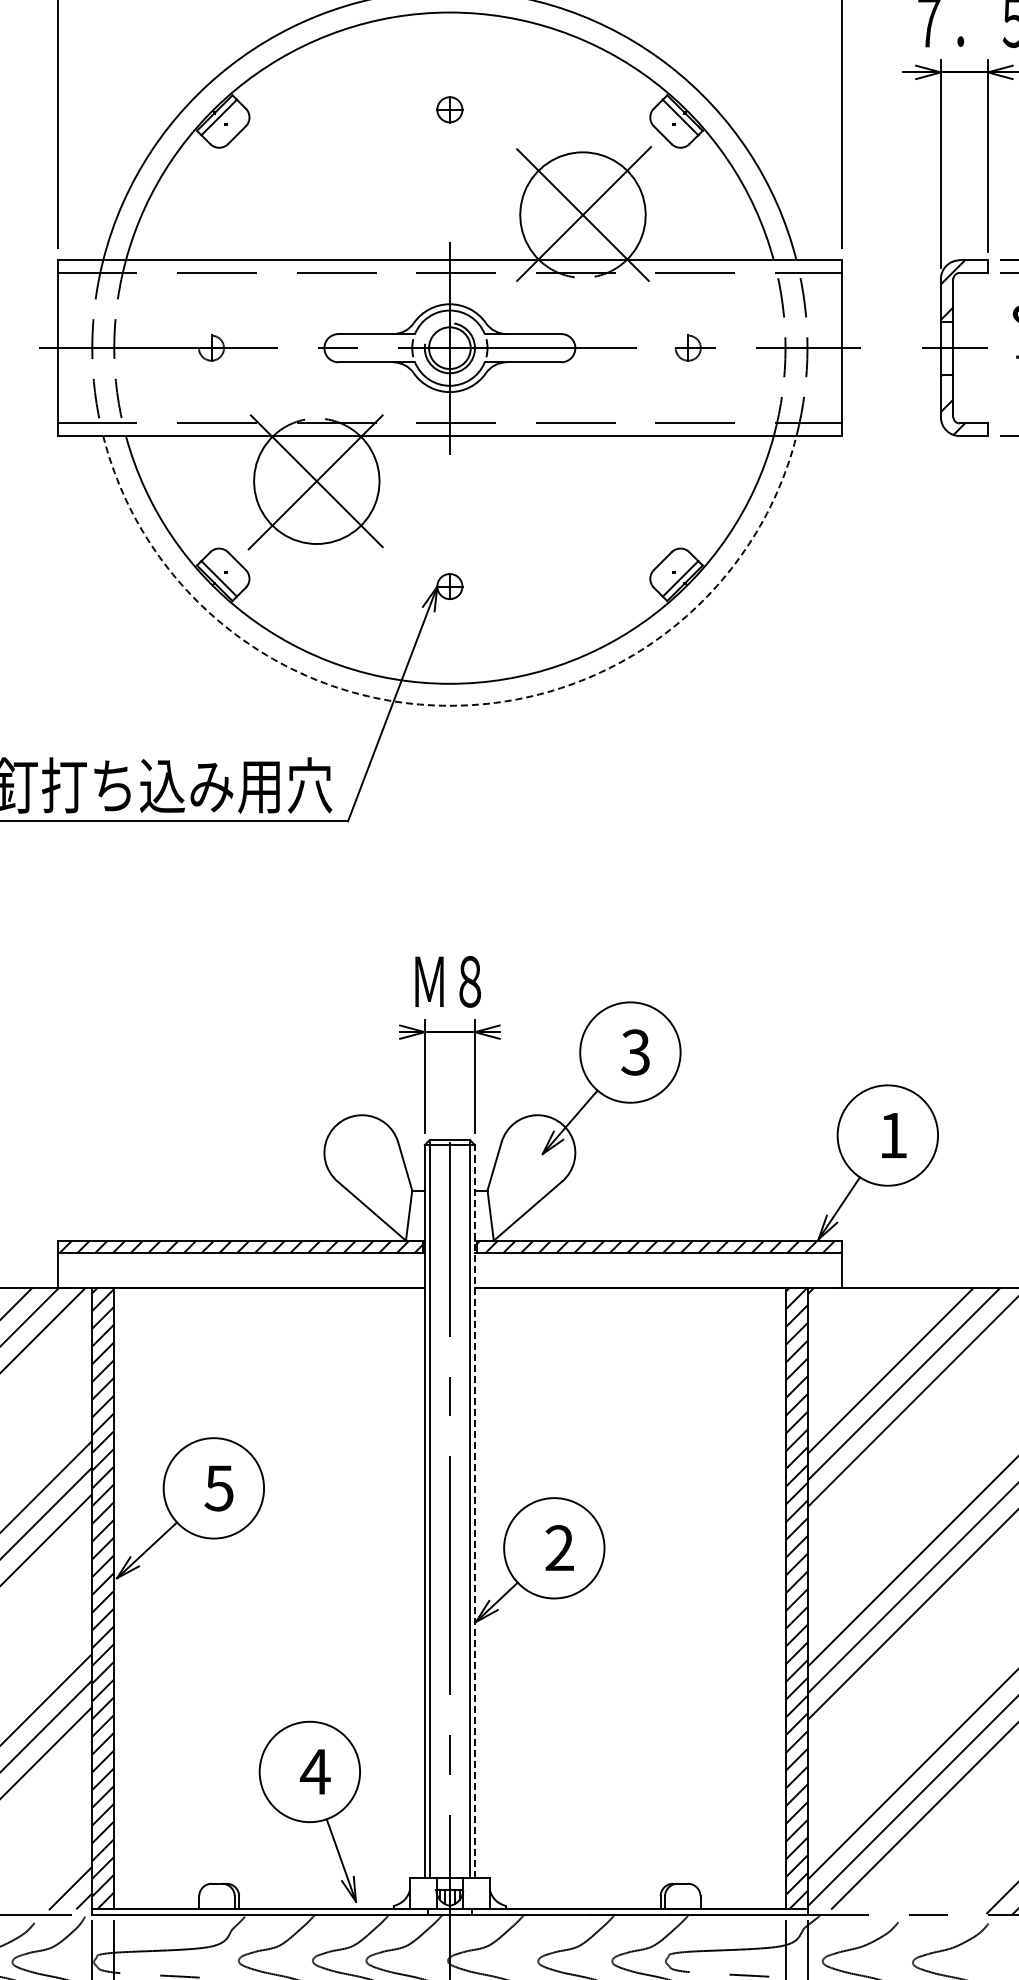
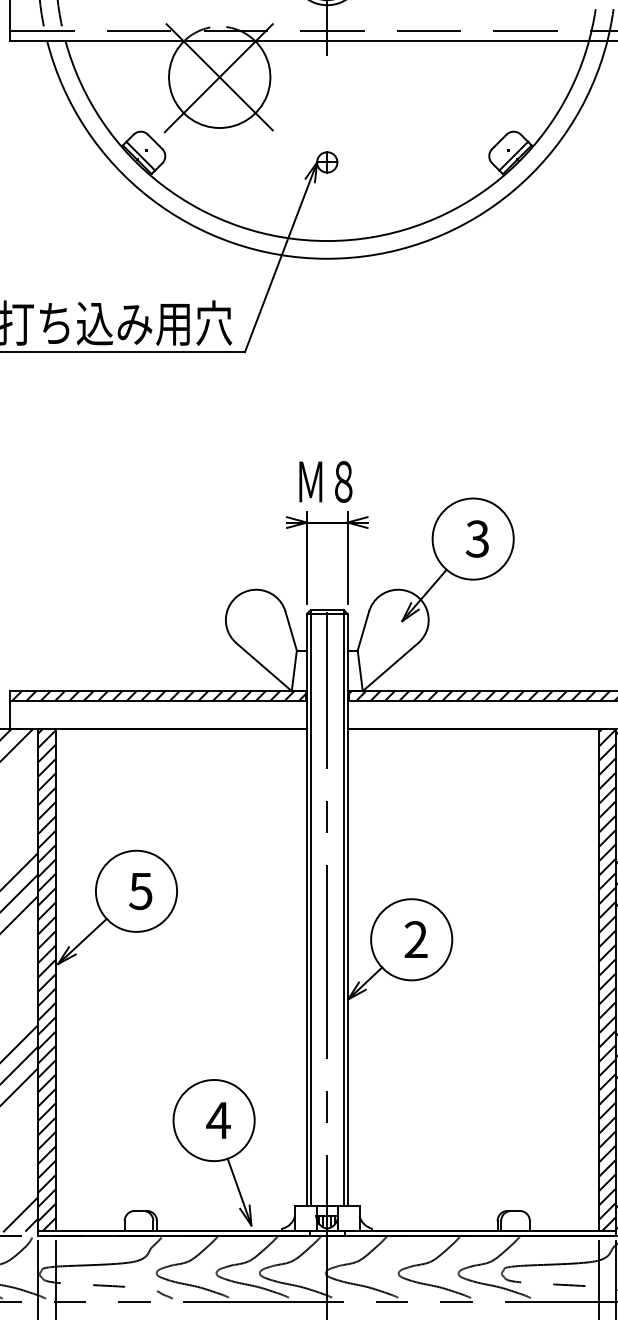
arc: (449, 705) -> (326, 258), dashed -> solid
line: (474, 1510) -> (347, 909), dashed -> solid

